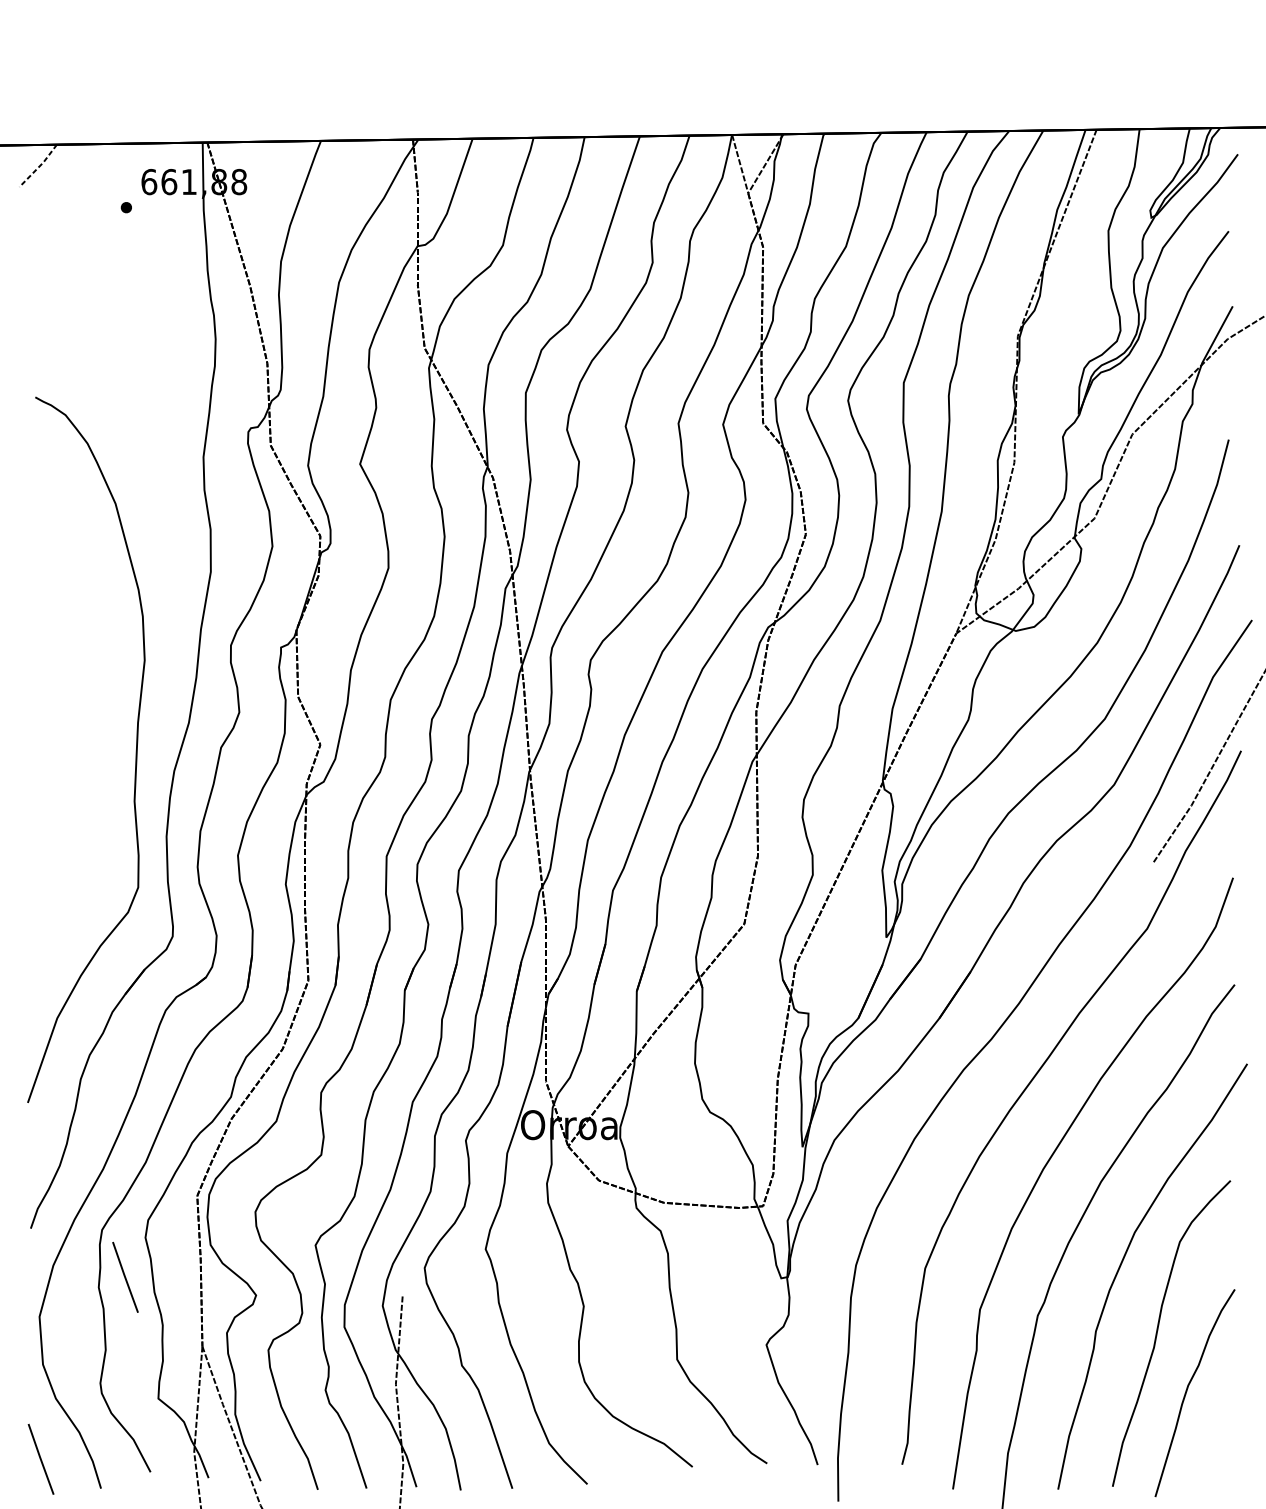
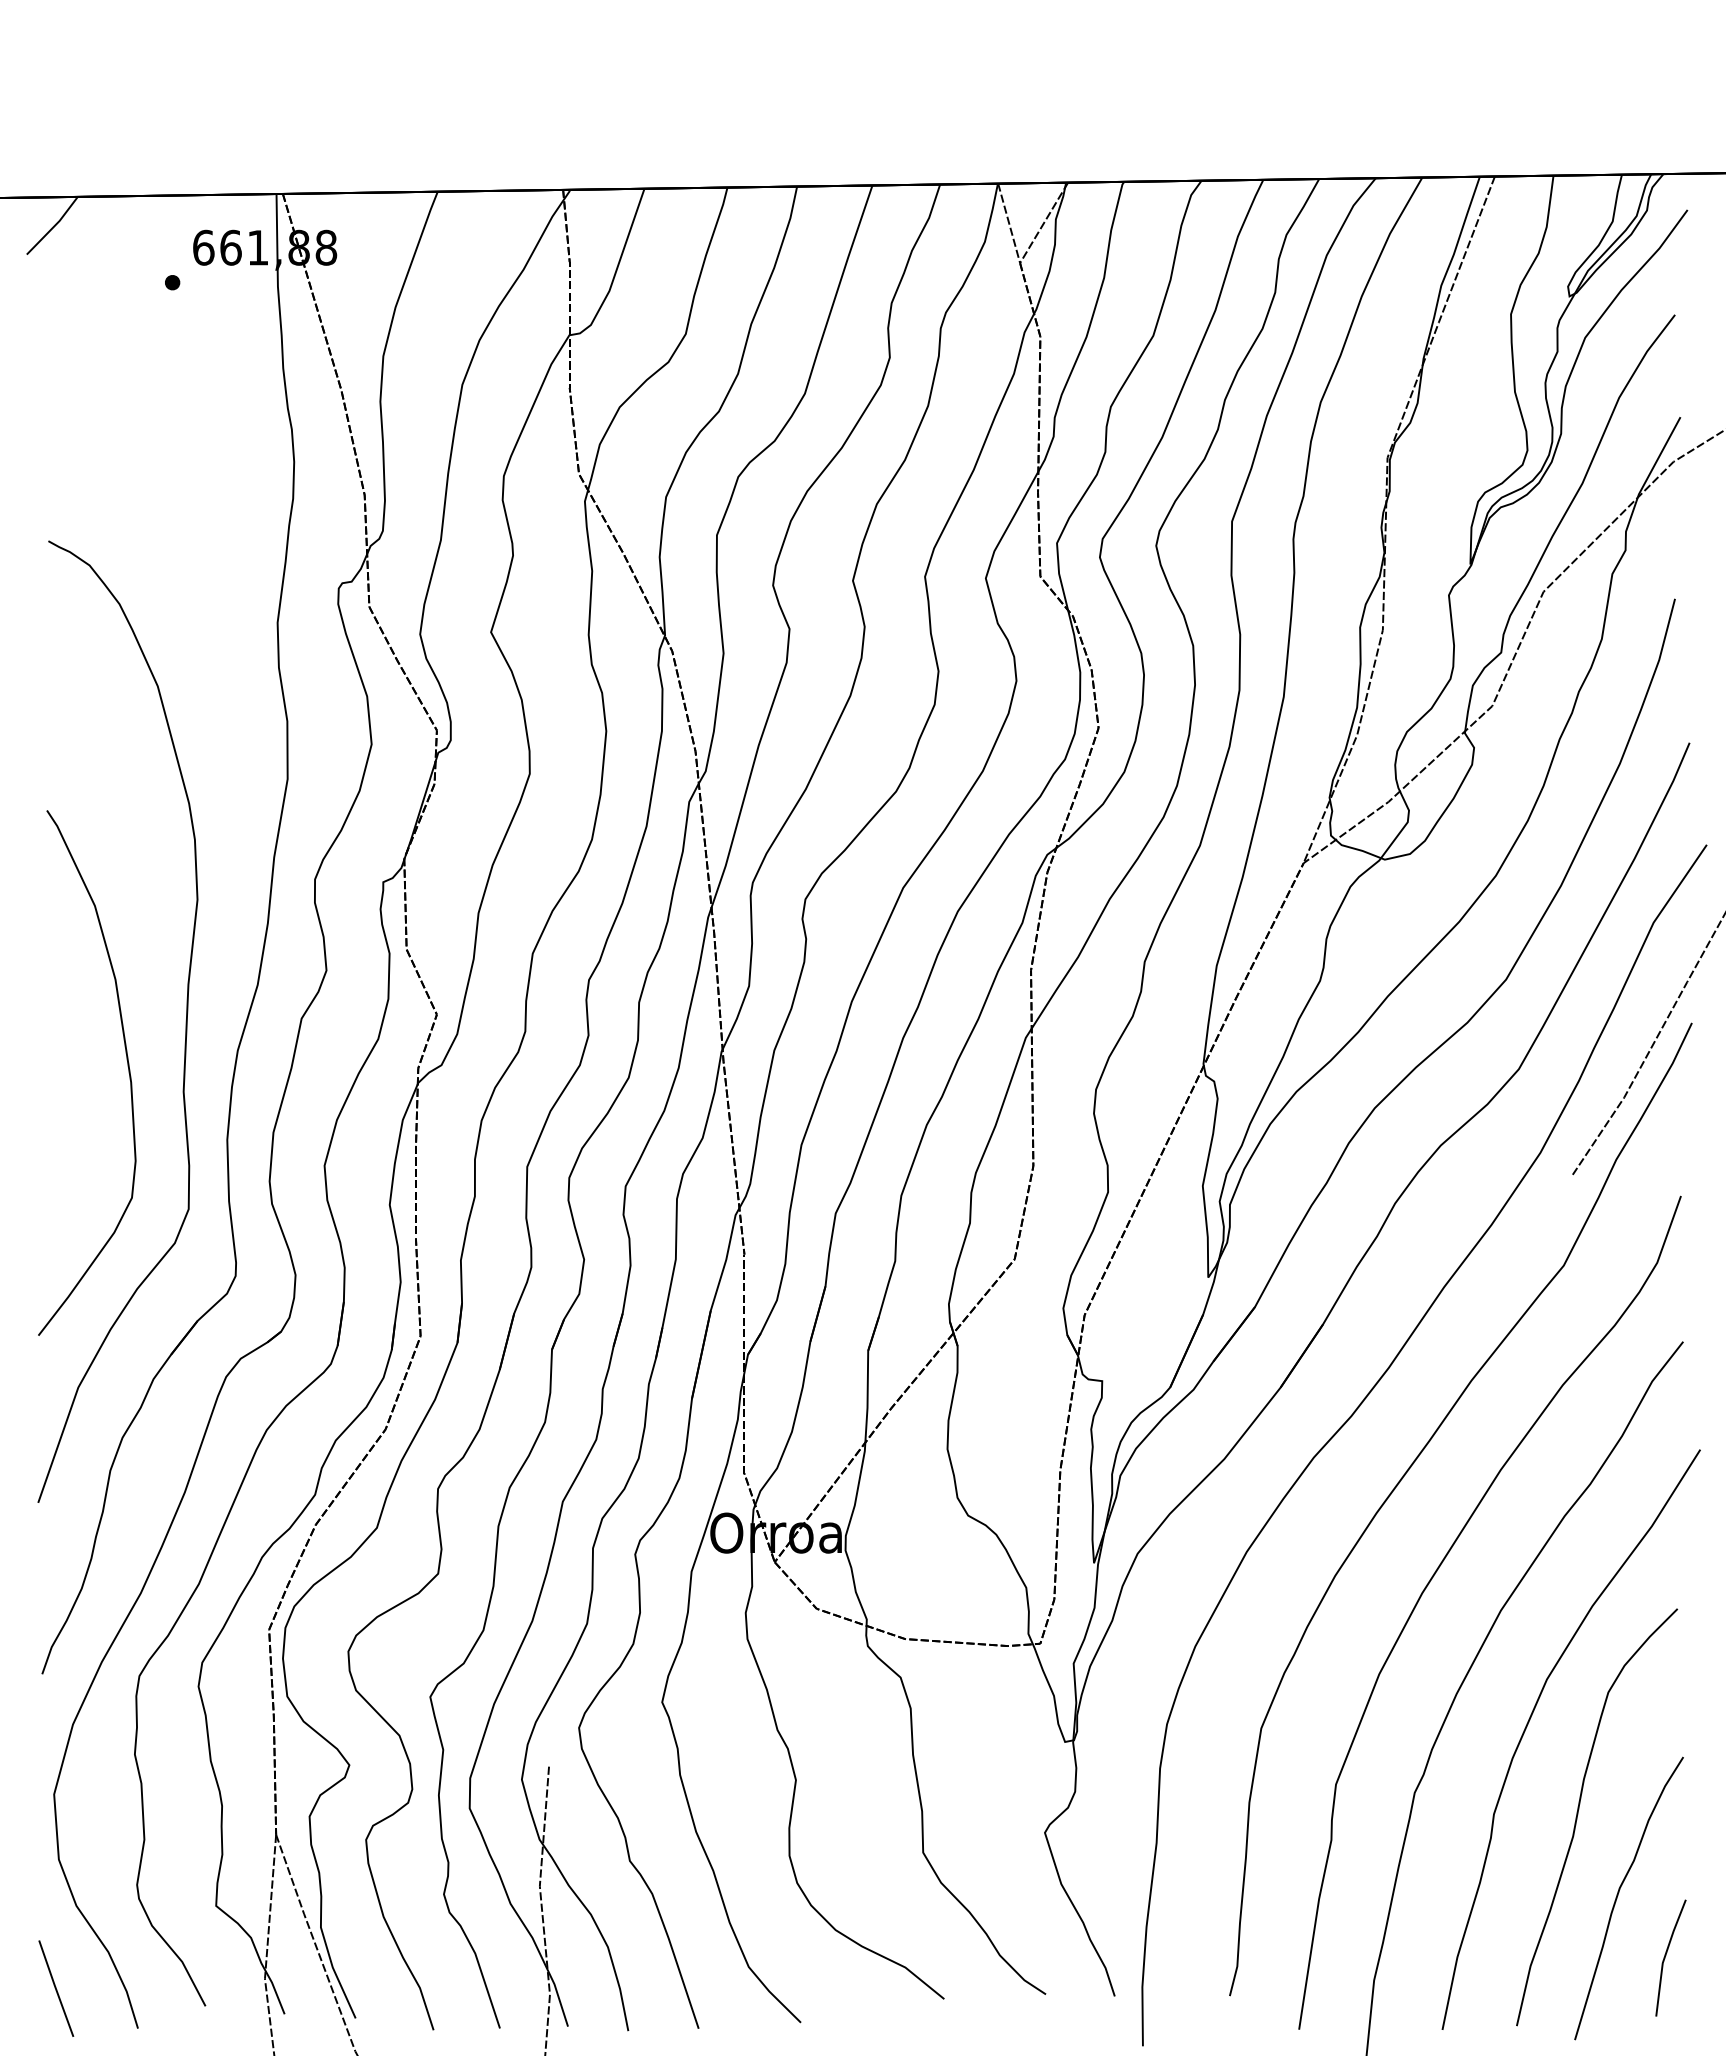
line: (39, 166) -> (54, 226), dashed -> solid
curve: (93, 782) -> (127, 1066), added
line: (125, 1277) -> (171, 1740), removed
line: (1222, 1435) -> (1666, 1955), added

